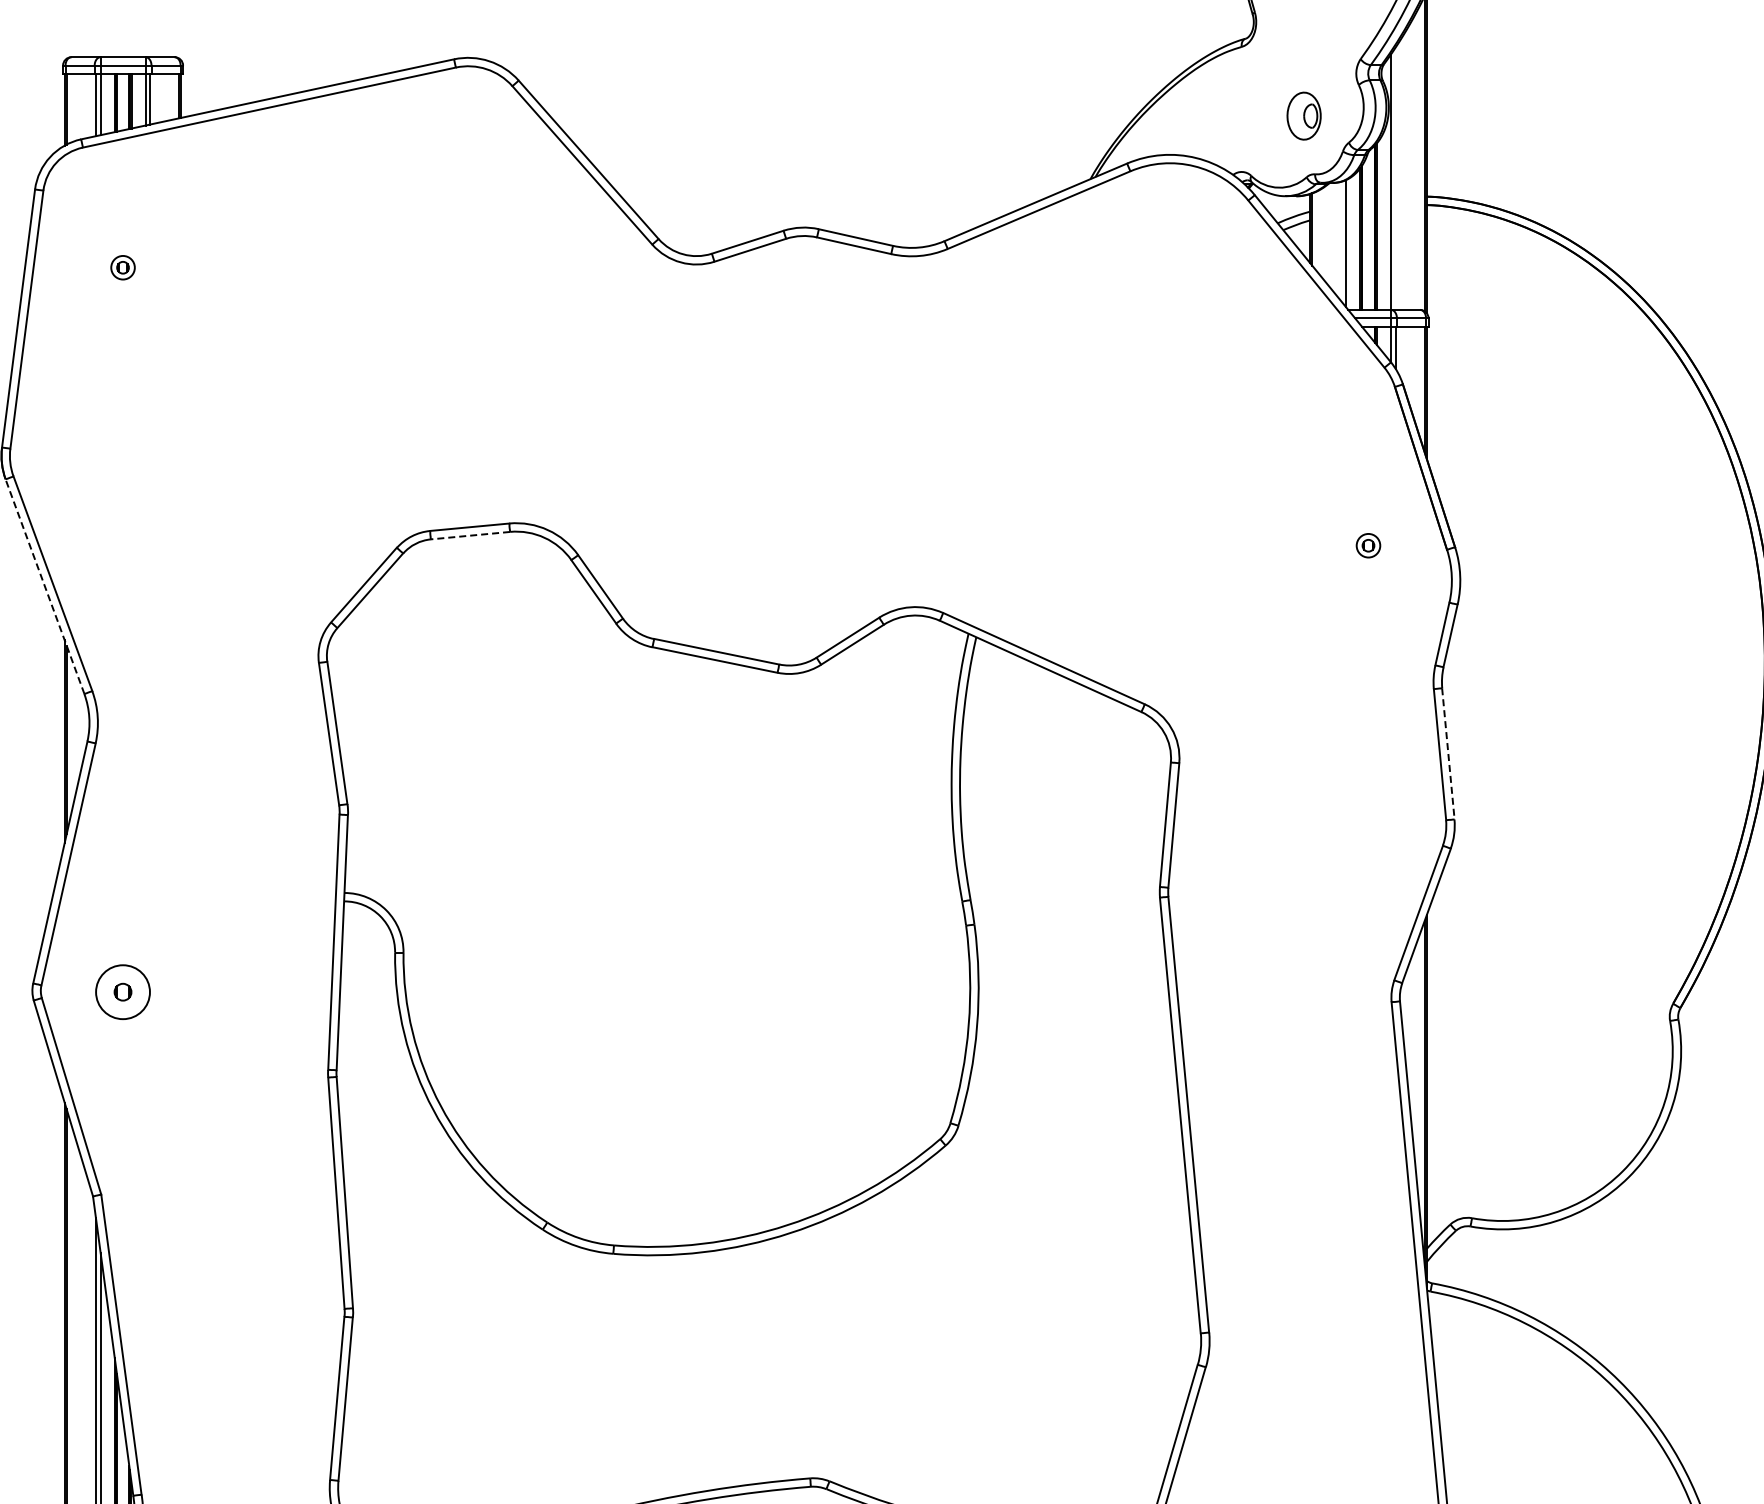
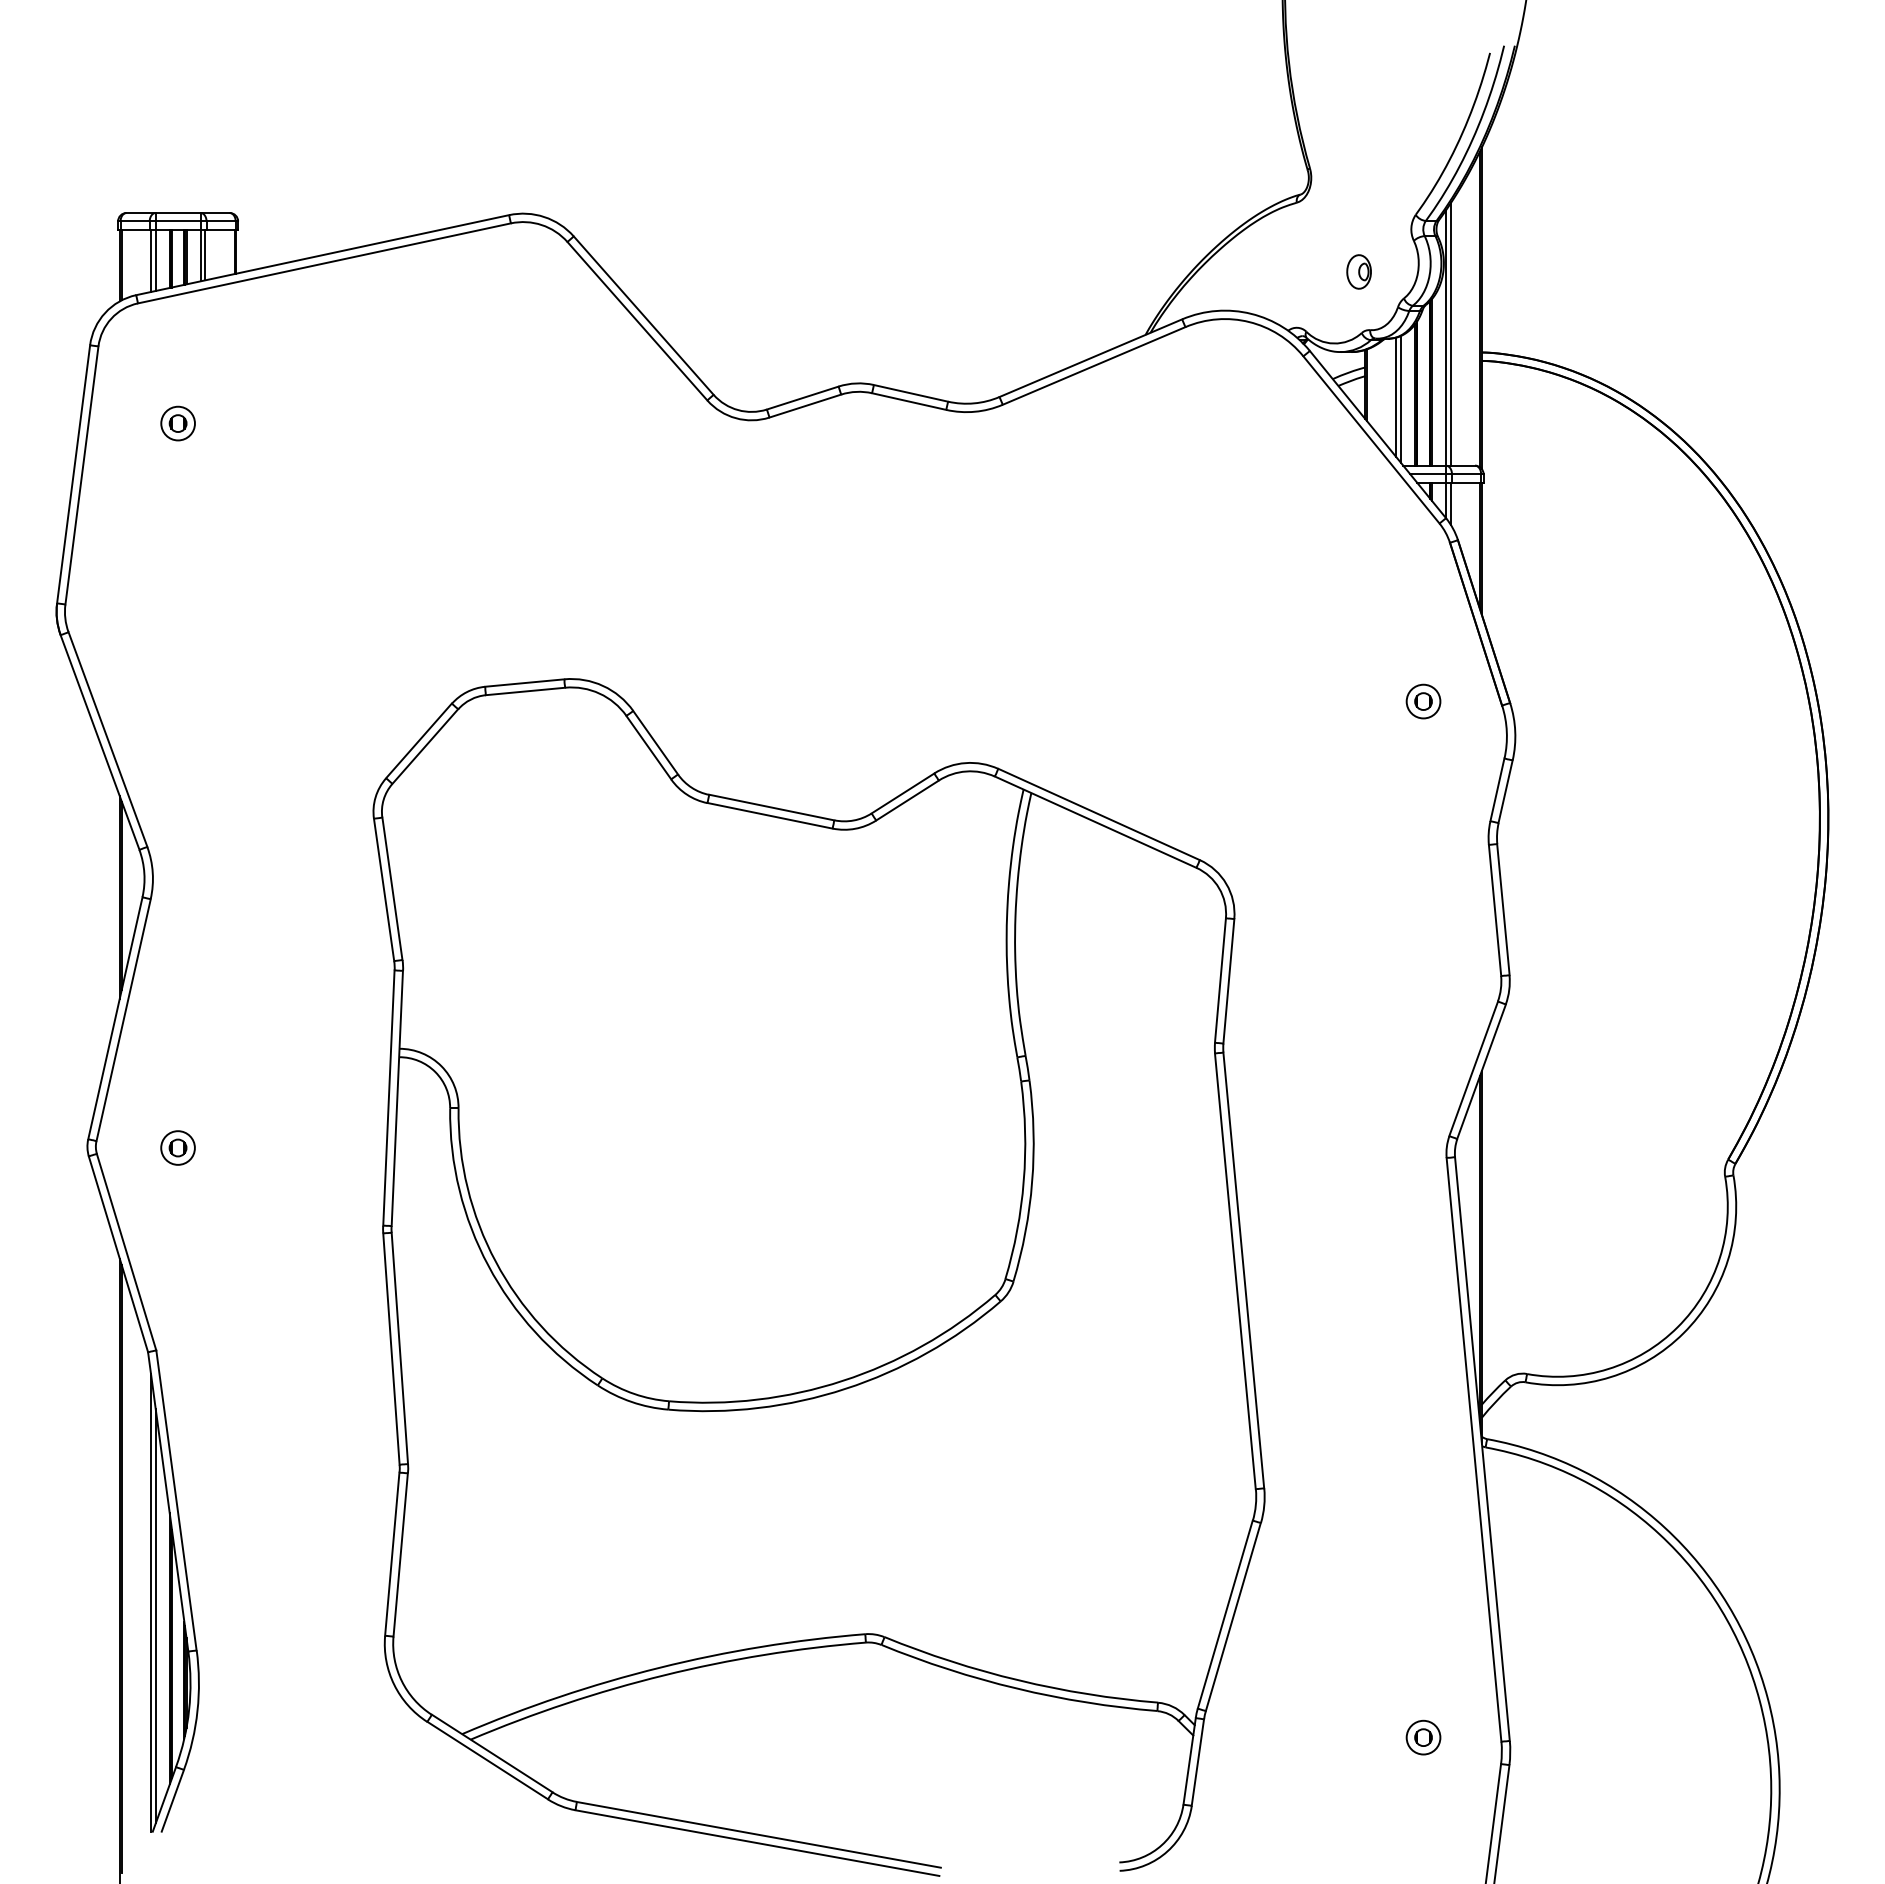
part: (1303, 115) -> (1358, 271), size x0.71
line: (1395, 178) -> (1450, 334), added
line: (1341, 241) -> (1396, 397), added
part: (122, 267) -> (177, 423), size x1.43
line: (470, 535) -> (525, 691), dashed -> solid
part: (1368, 545) -> (1423, 701), size x1.43
line: (44, 586) -> (99, 742), dashed -> solid
line: (1448, 753) -> (1503, 909), dashed -> solid
circle: (122, 991) -> (177, 1147), size x0.62

